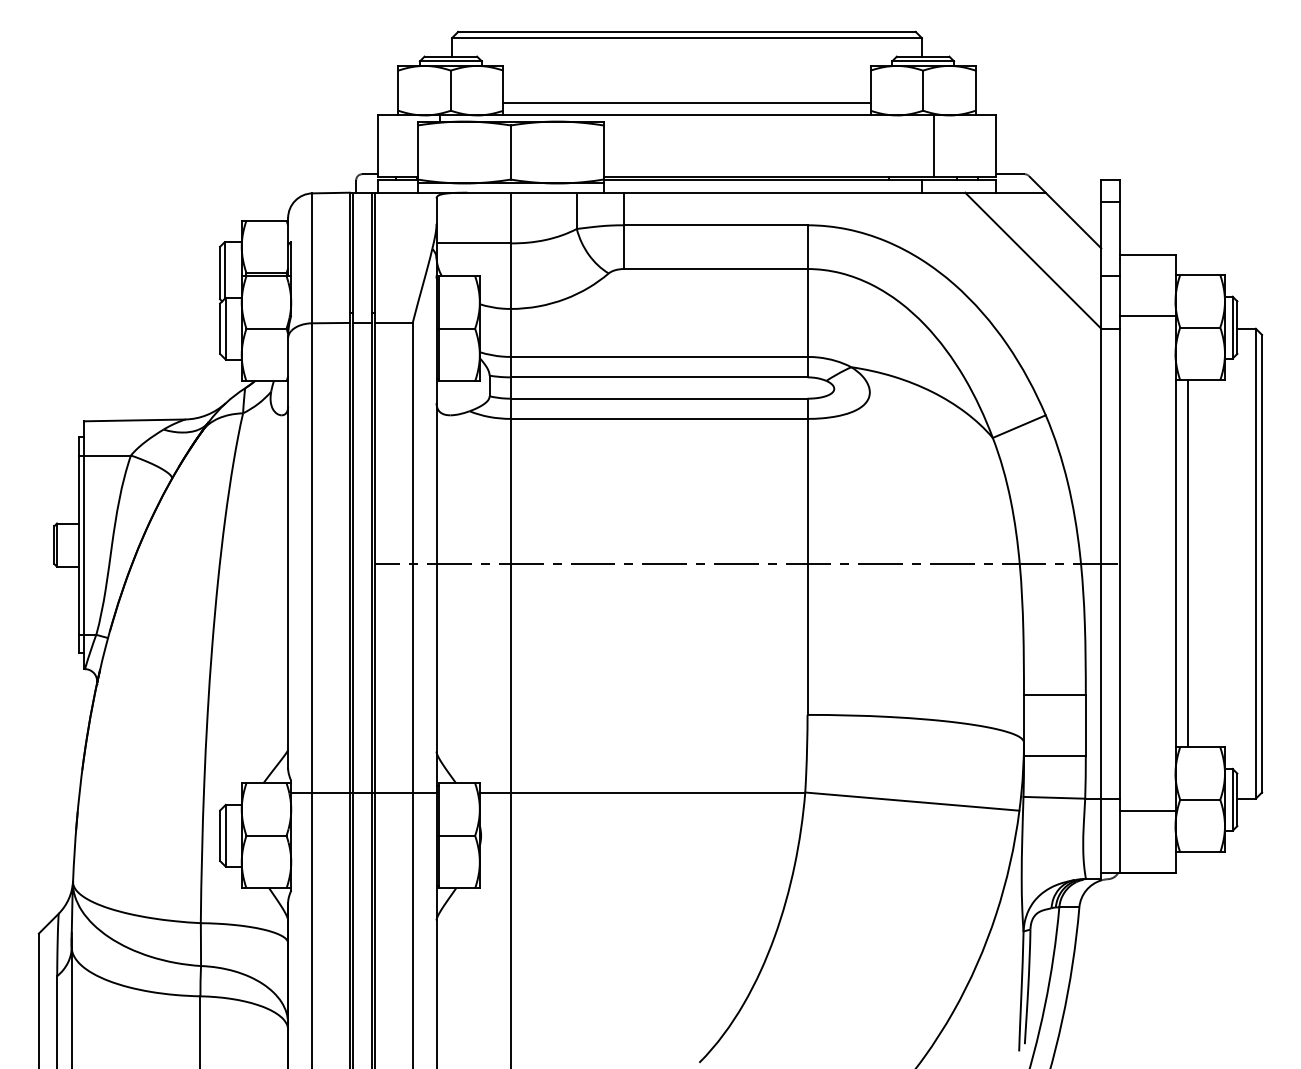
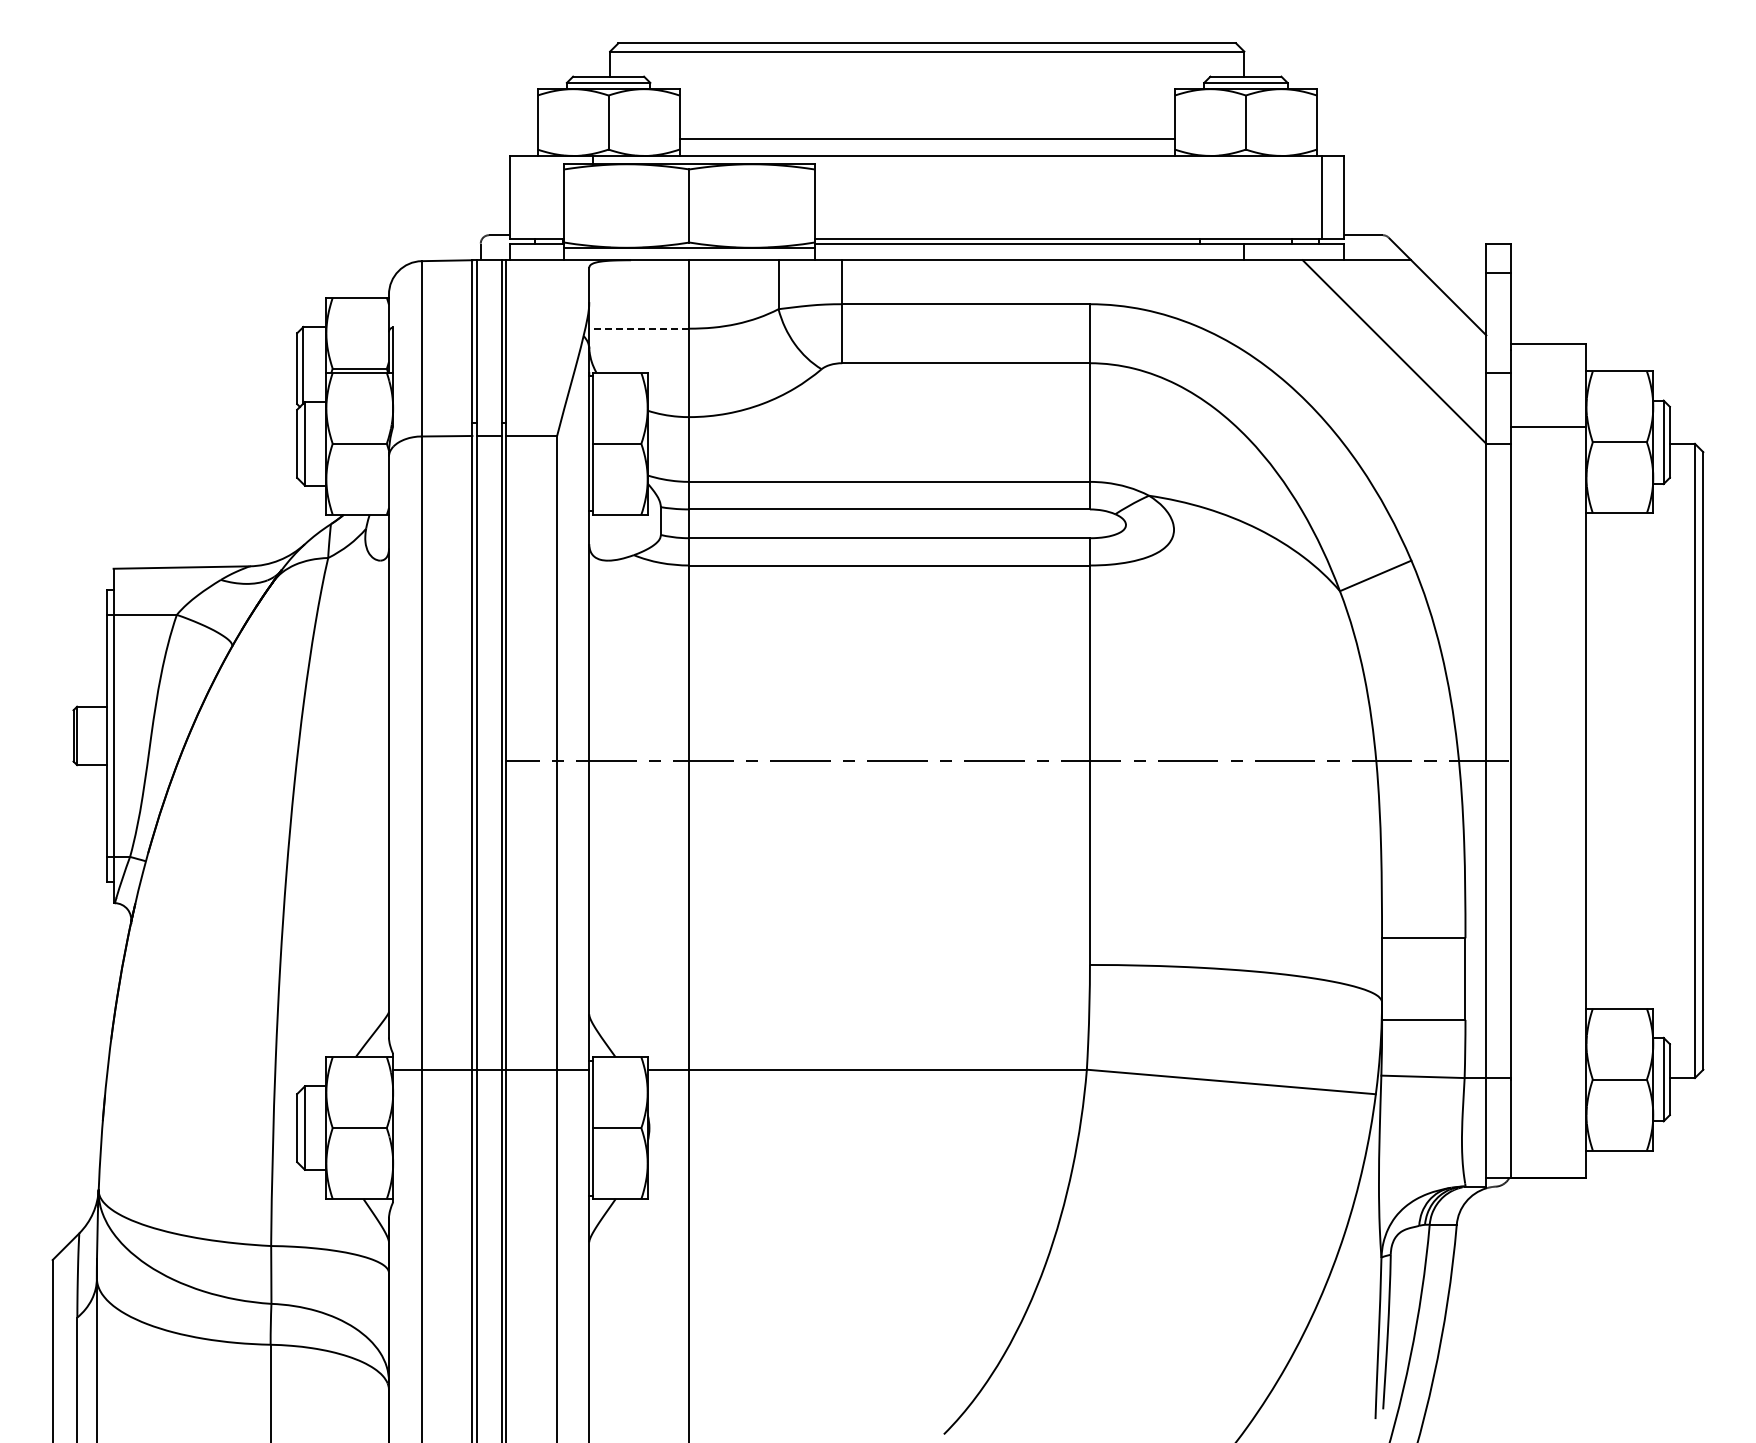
line: (934, 146) -> (1322, 197), moved
line: (473, 243) -> (638, 328), solid -> dashed
line: (1188, 563) -> (1603, 760), removed
line: (1147, 810) -> (1548, 1094), removed

